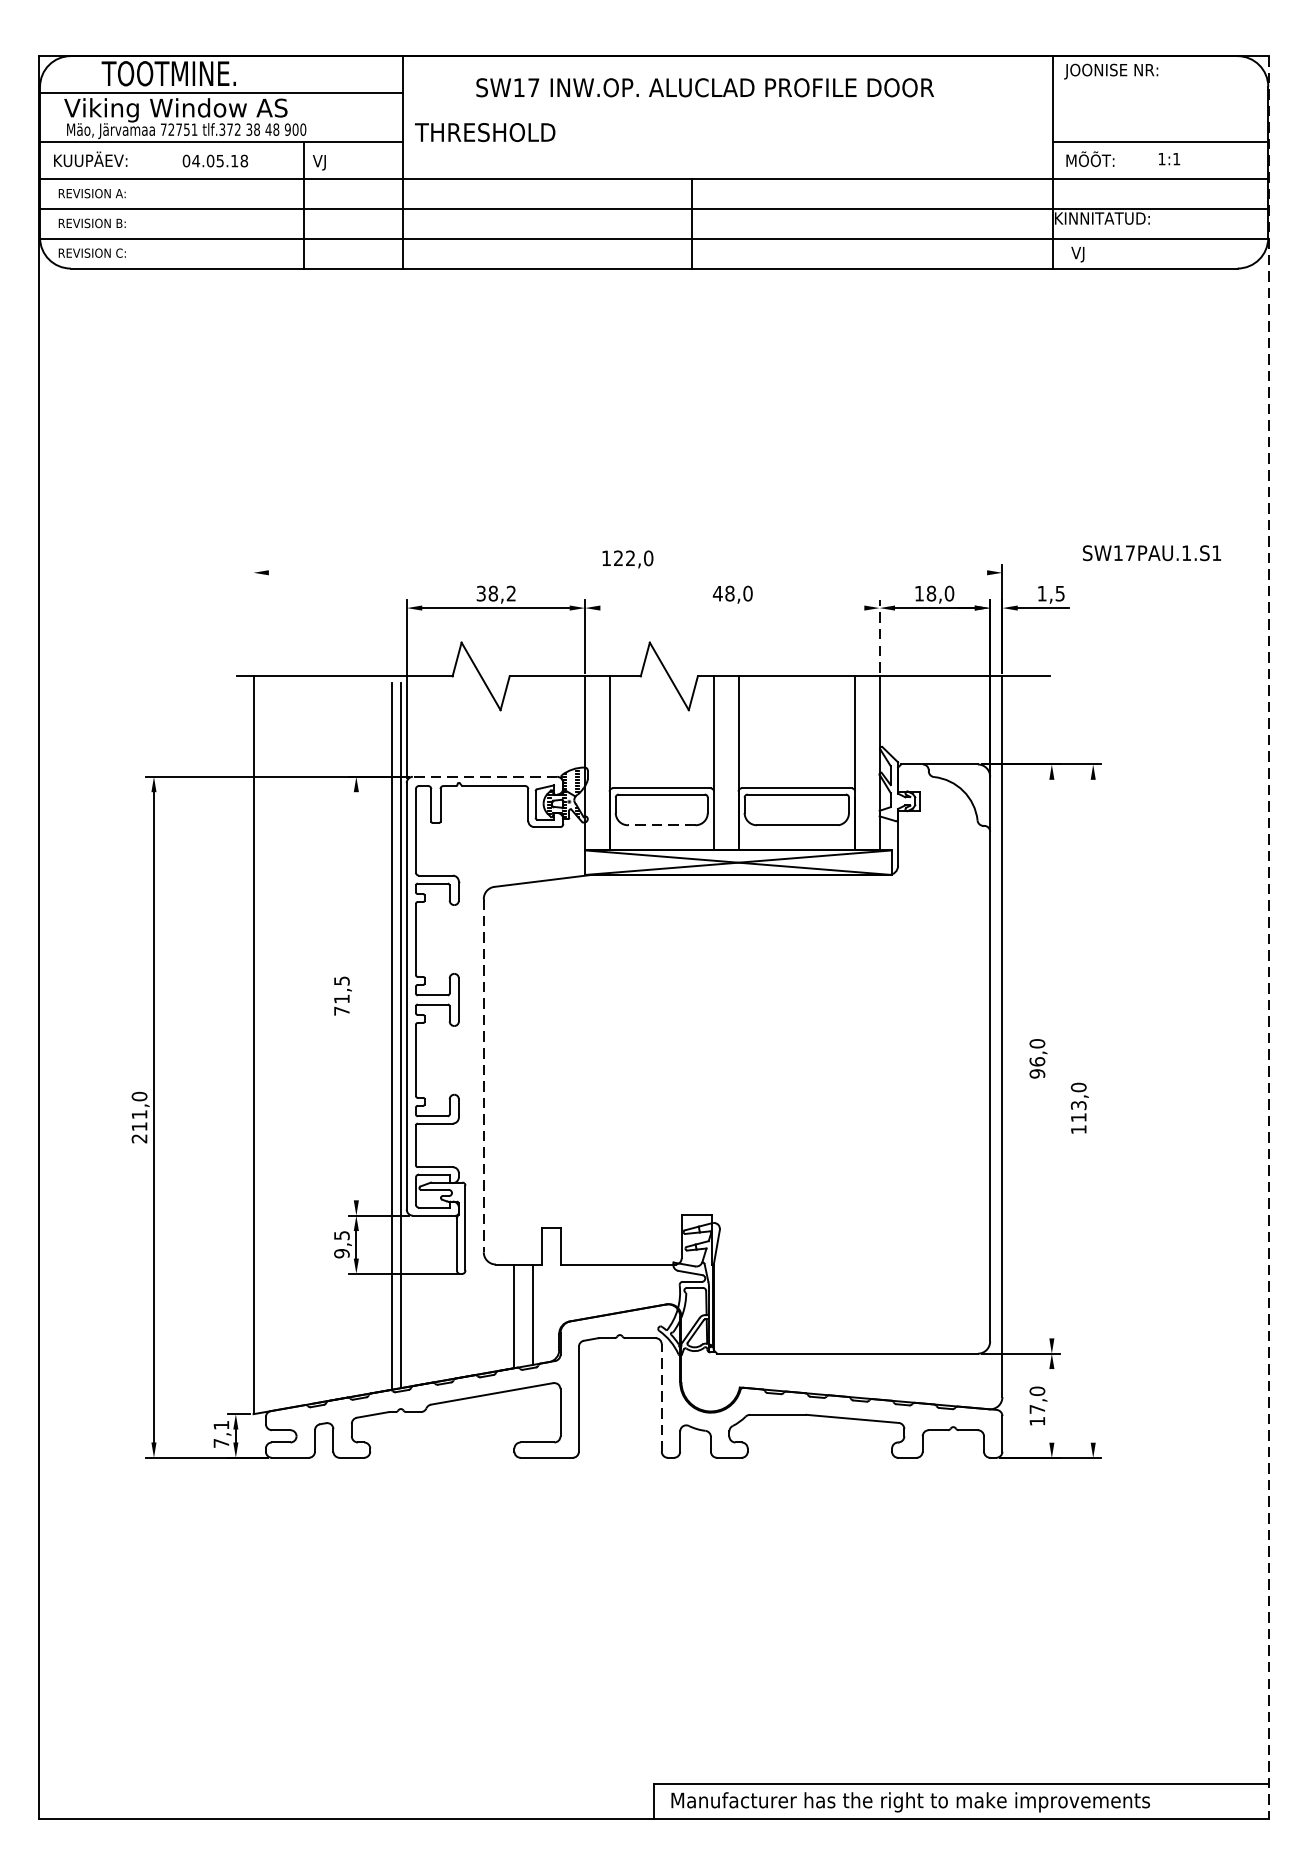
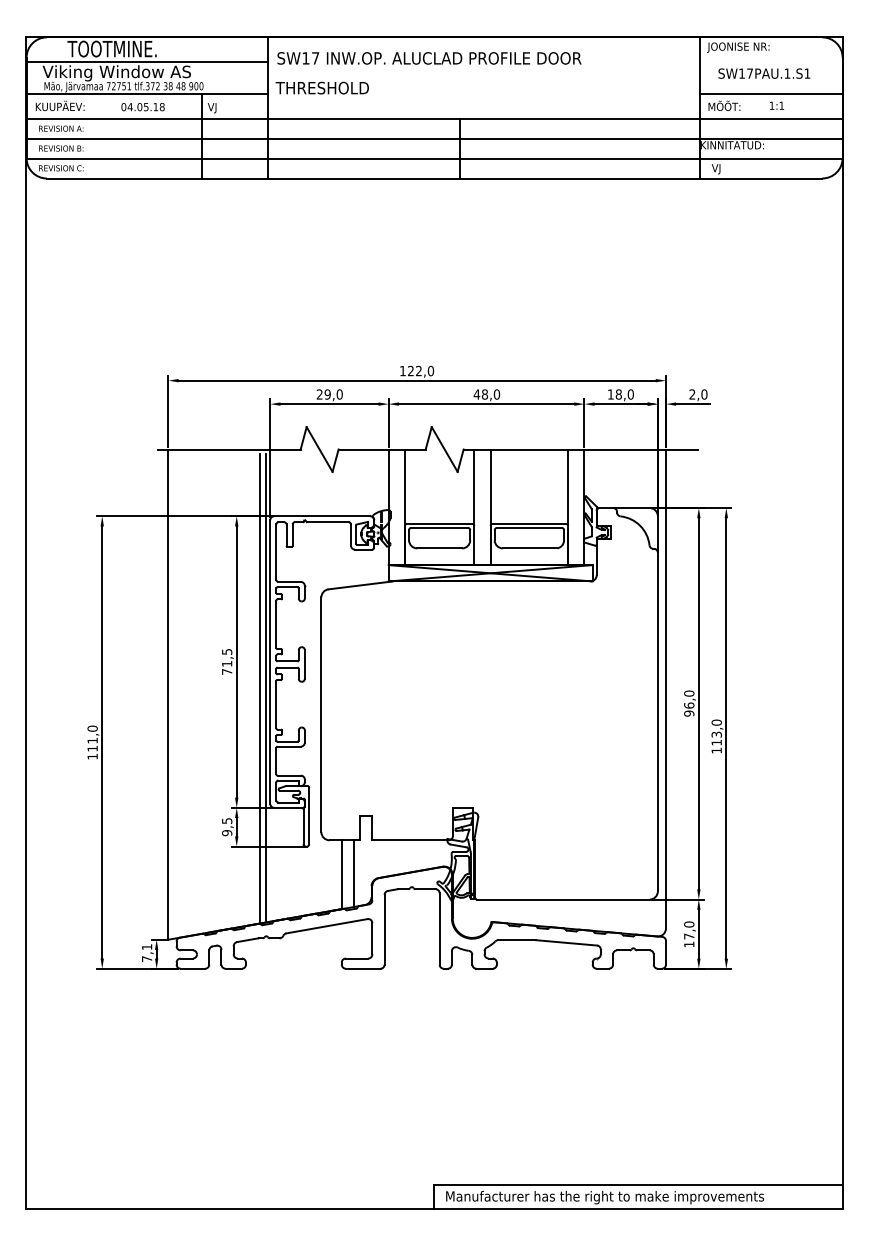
text: (705, 87) -> (429, 58), moved
text: (1152, 552) -> (764, 73), moved
line: (626, 572) -> (416, 380), added
text: (495, 593) -> (329, 394), 38,2 -> 29,0
text: (1051, 593) -> (698, 394), 1,5 -> 2,0
line: (732, 608) -> (486, 404), added
line: (253, 617) -> (168, 410), added
line: (879, 637) -> (584, 423), dashed -> solid
line: (485, 777) -> (322, 516), dashed -> solid
line: (661, 825) -> (439, 548), dashed -> solid
line: (1268, 936) -> (842, 622), dashed -> solid
line: (356, 995) -> (236, 661), added
line: (1051, 1058) -> (698, 703), added
line: (483, 1076) -> (321, 715), dashed -> solid
line: (1093, 1111) -> (726, 738), added
text: (139, 1138) -> (92, 756), 211,0 -> 111,0
line: (661, 1397) -> (439, 928), dashed -> solid
line: (1051, 1404) -> (698, 933), added

